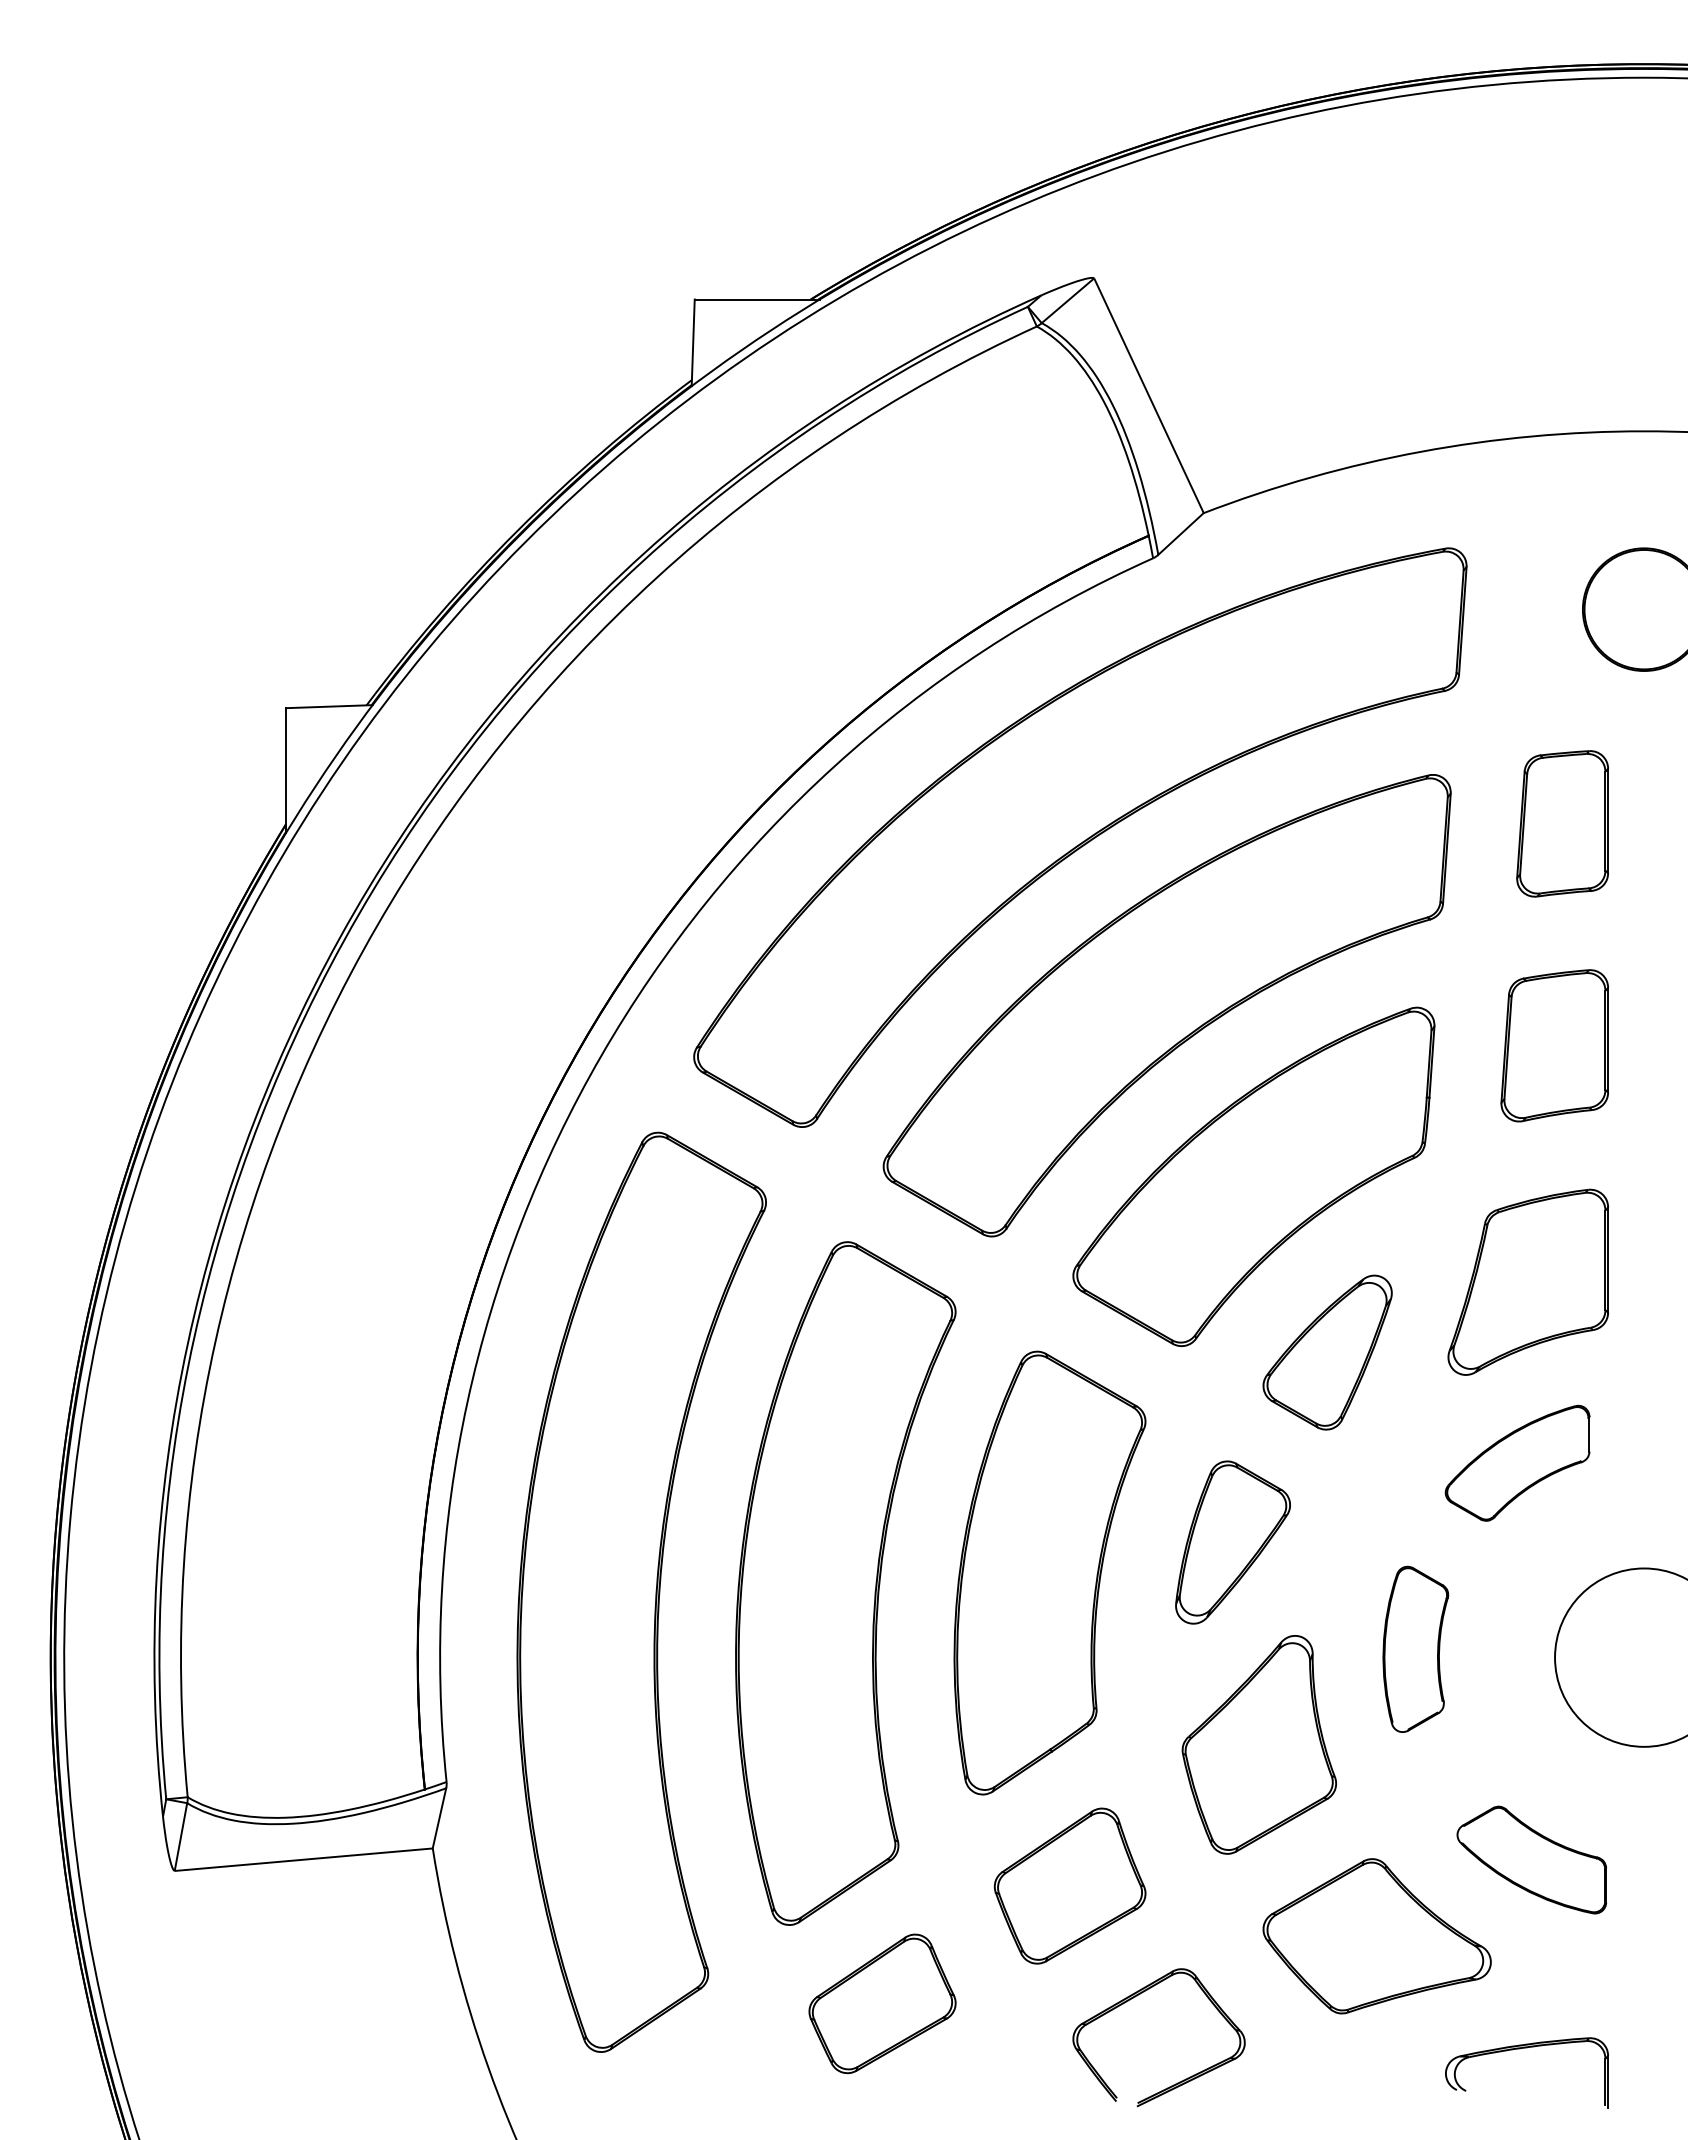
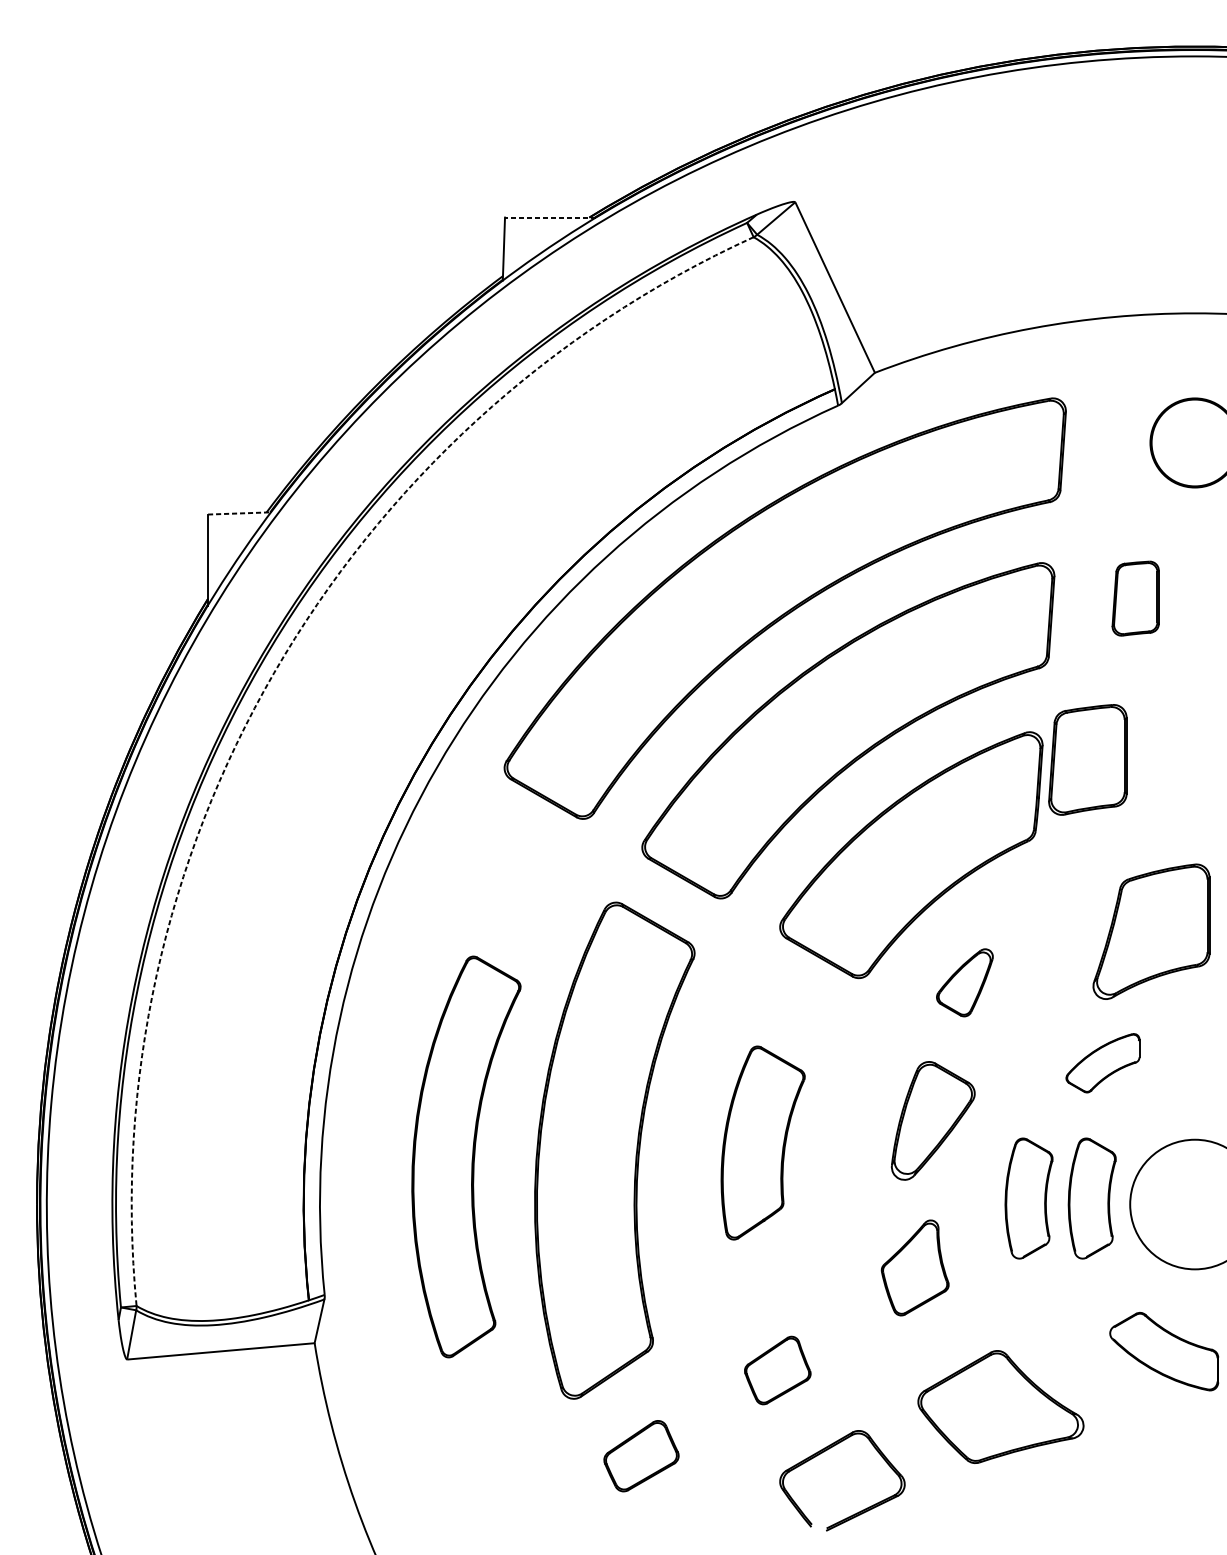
line: (757, 299) -> (550, 217), solid -> dashed
line: (329, 706) -> (239, 513), solid -> dashed
part: (1562, 823) -> (1135, 598), size x0.7
arc: (377, 926) -> (274, 673), solid -> dashed
part: (1554, 1045) -> (1087, 759), moved
part: (1527, 1281) -> (1150, 931), moved
part: (1327, 1352) -> (964, 982), size x0.6
part: (1517, 1462) -> (1102, 1062), size x0.7
part: (1232, 1542) -> (932, 1120), moved
part: (1049, 1572) -> (762, 1142), size x0.6
part: (641, 1591) -> (466, 1156), size x0.6
part: (1502, 1648) -> (1092, 1197), added
part: (1258, 1744) -> (914, 1267), size x0.6
part: (1531, 1859) -> (1163, 1351), moved
part: (1069, 1885) -> (777, 1370), size x0.6
part: (882, 2003) -> (641, 1455), size x0.7
part: (1520, 2049) -> (1105, 1489), removed

